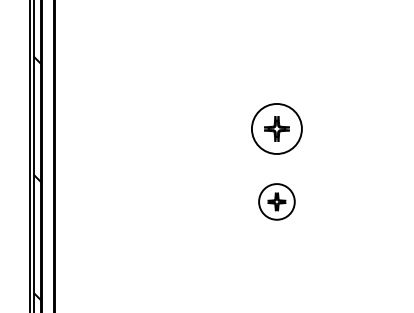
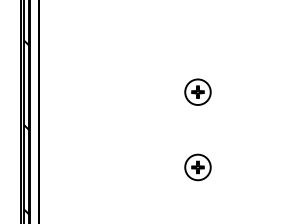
part: (276, 127) -> (197, 91), size x0.71
part: (276, 201) -> (197, 167), moved

